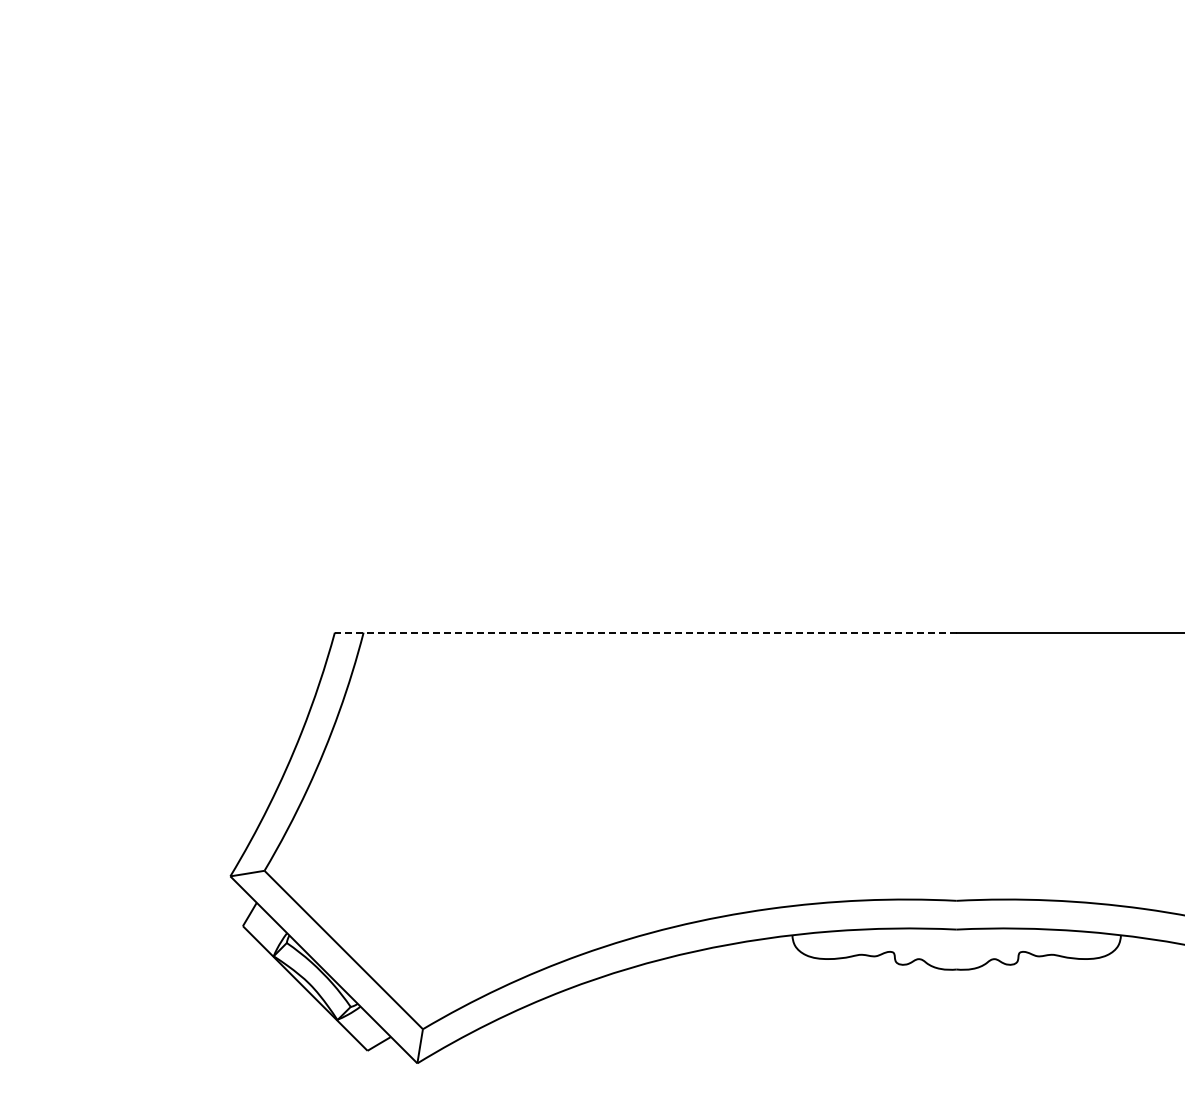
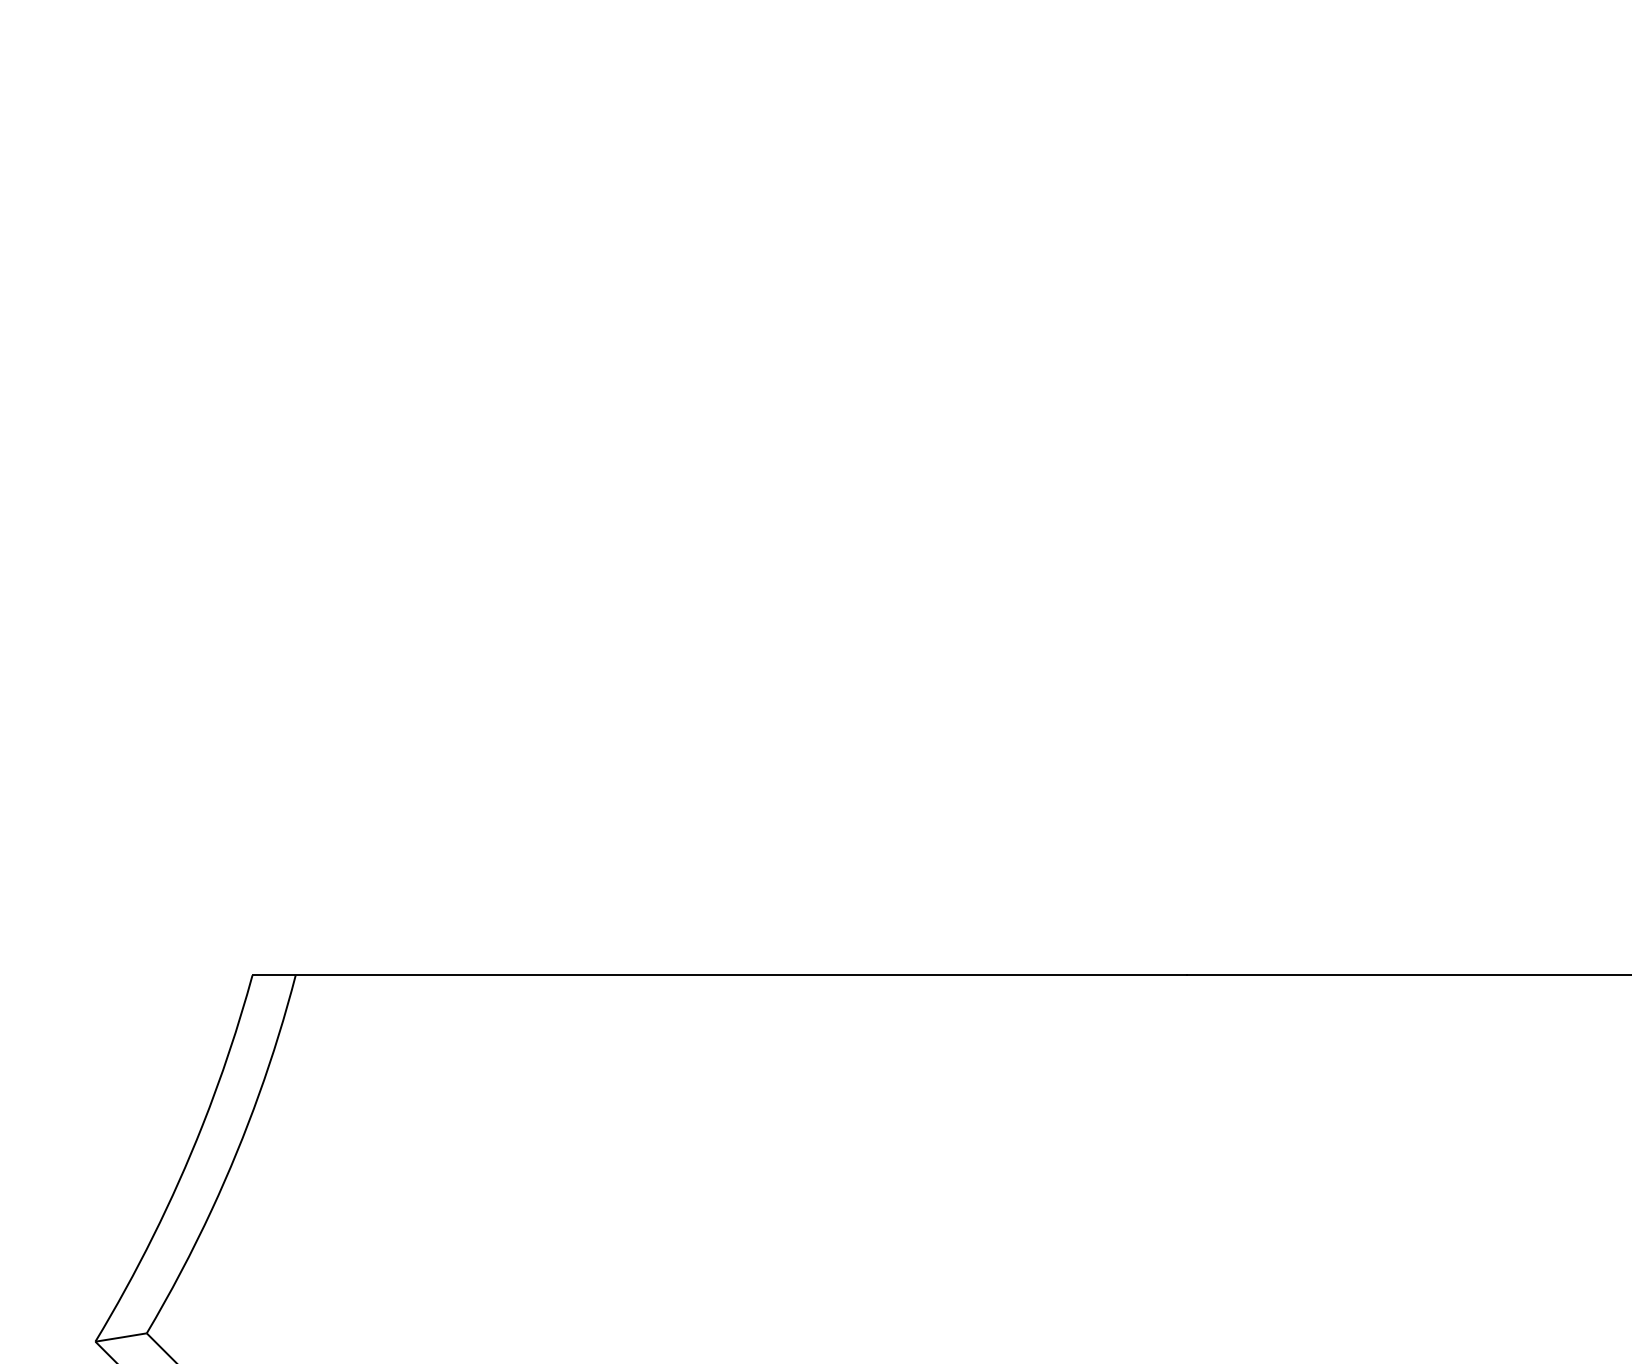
line: (645, 632) -> (719, 975), dashed -> solid

